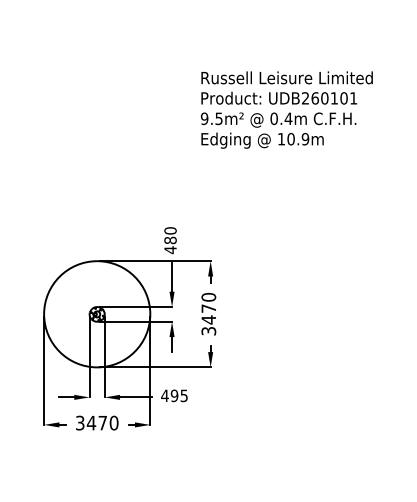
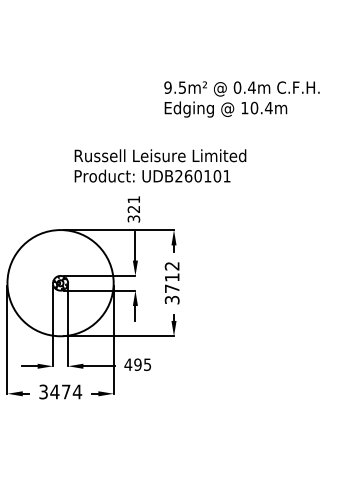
text: (286, 87) -> (159, 165), moved
text: (305, 138) -> (268, 107), 10.9m -> 10.4m
text: (170, 240) -> (133, 209), 480 -> 321
text: (208, 308) -> (171, 277), 3470 -> 3712
text: (113, 422) -> (76, 391), 3470 -> 3474

